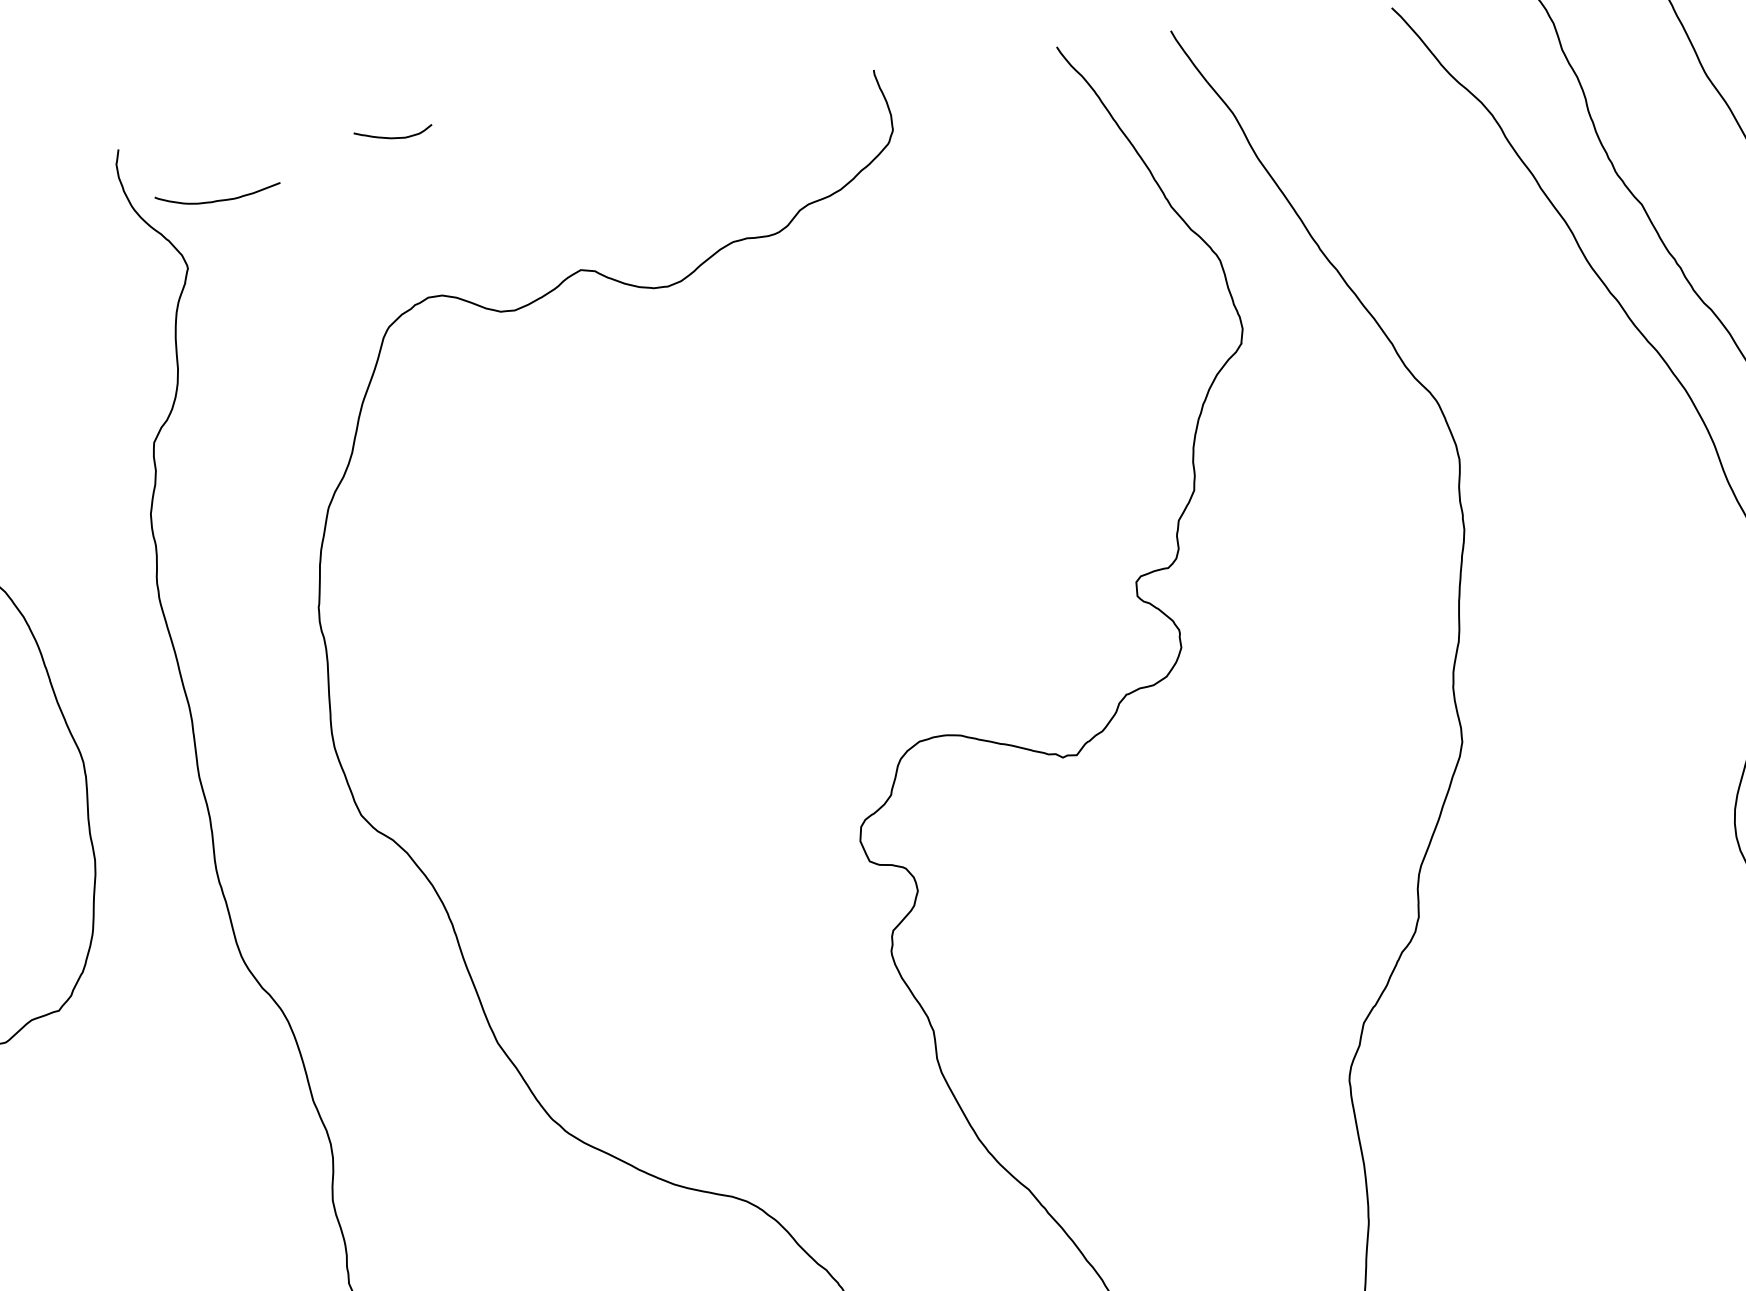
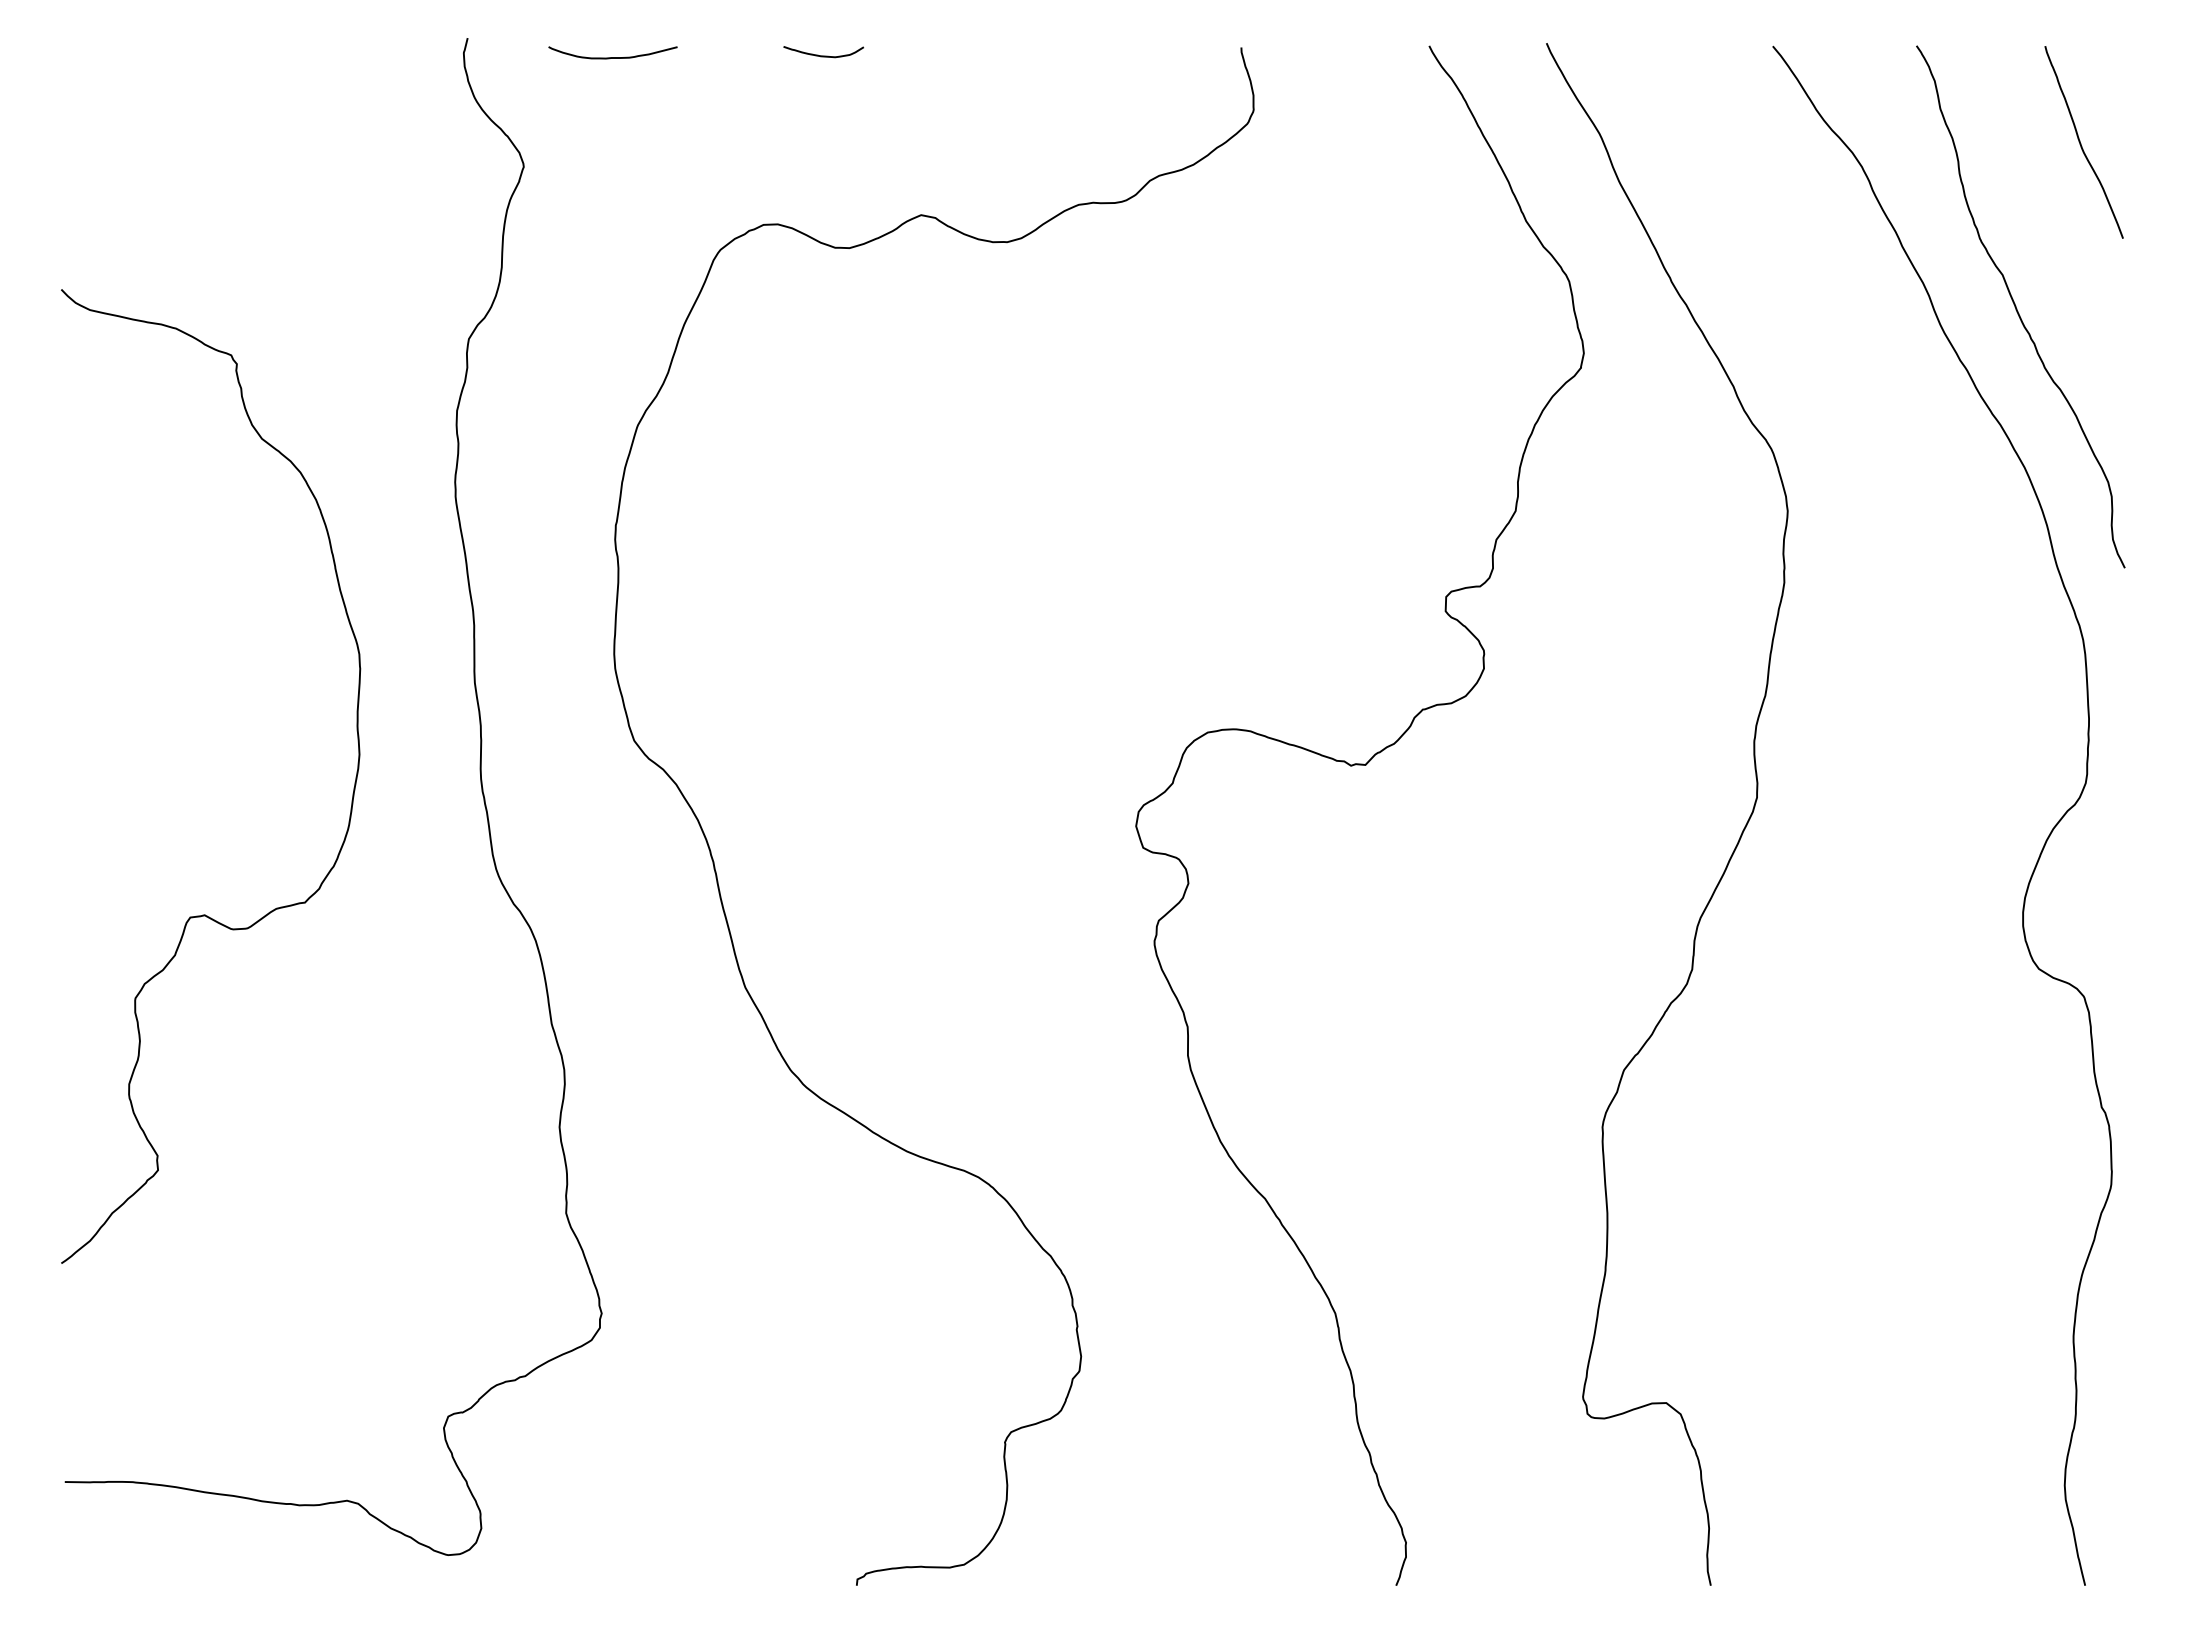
curve: (393, 137) -> (823, 55), moved
curve: (218, 200) -> (612, 57), moved

